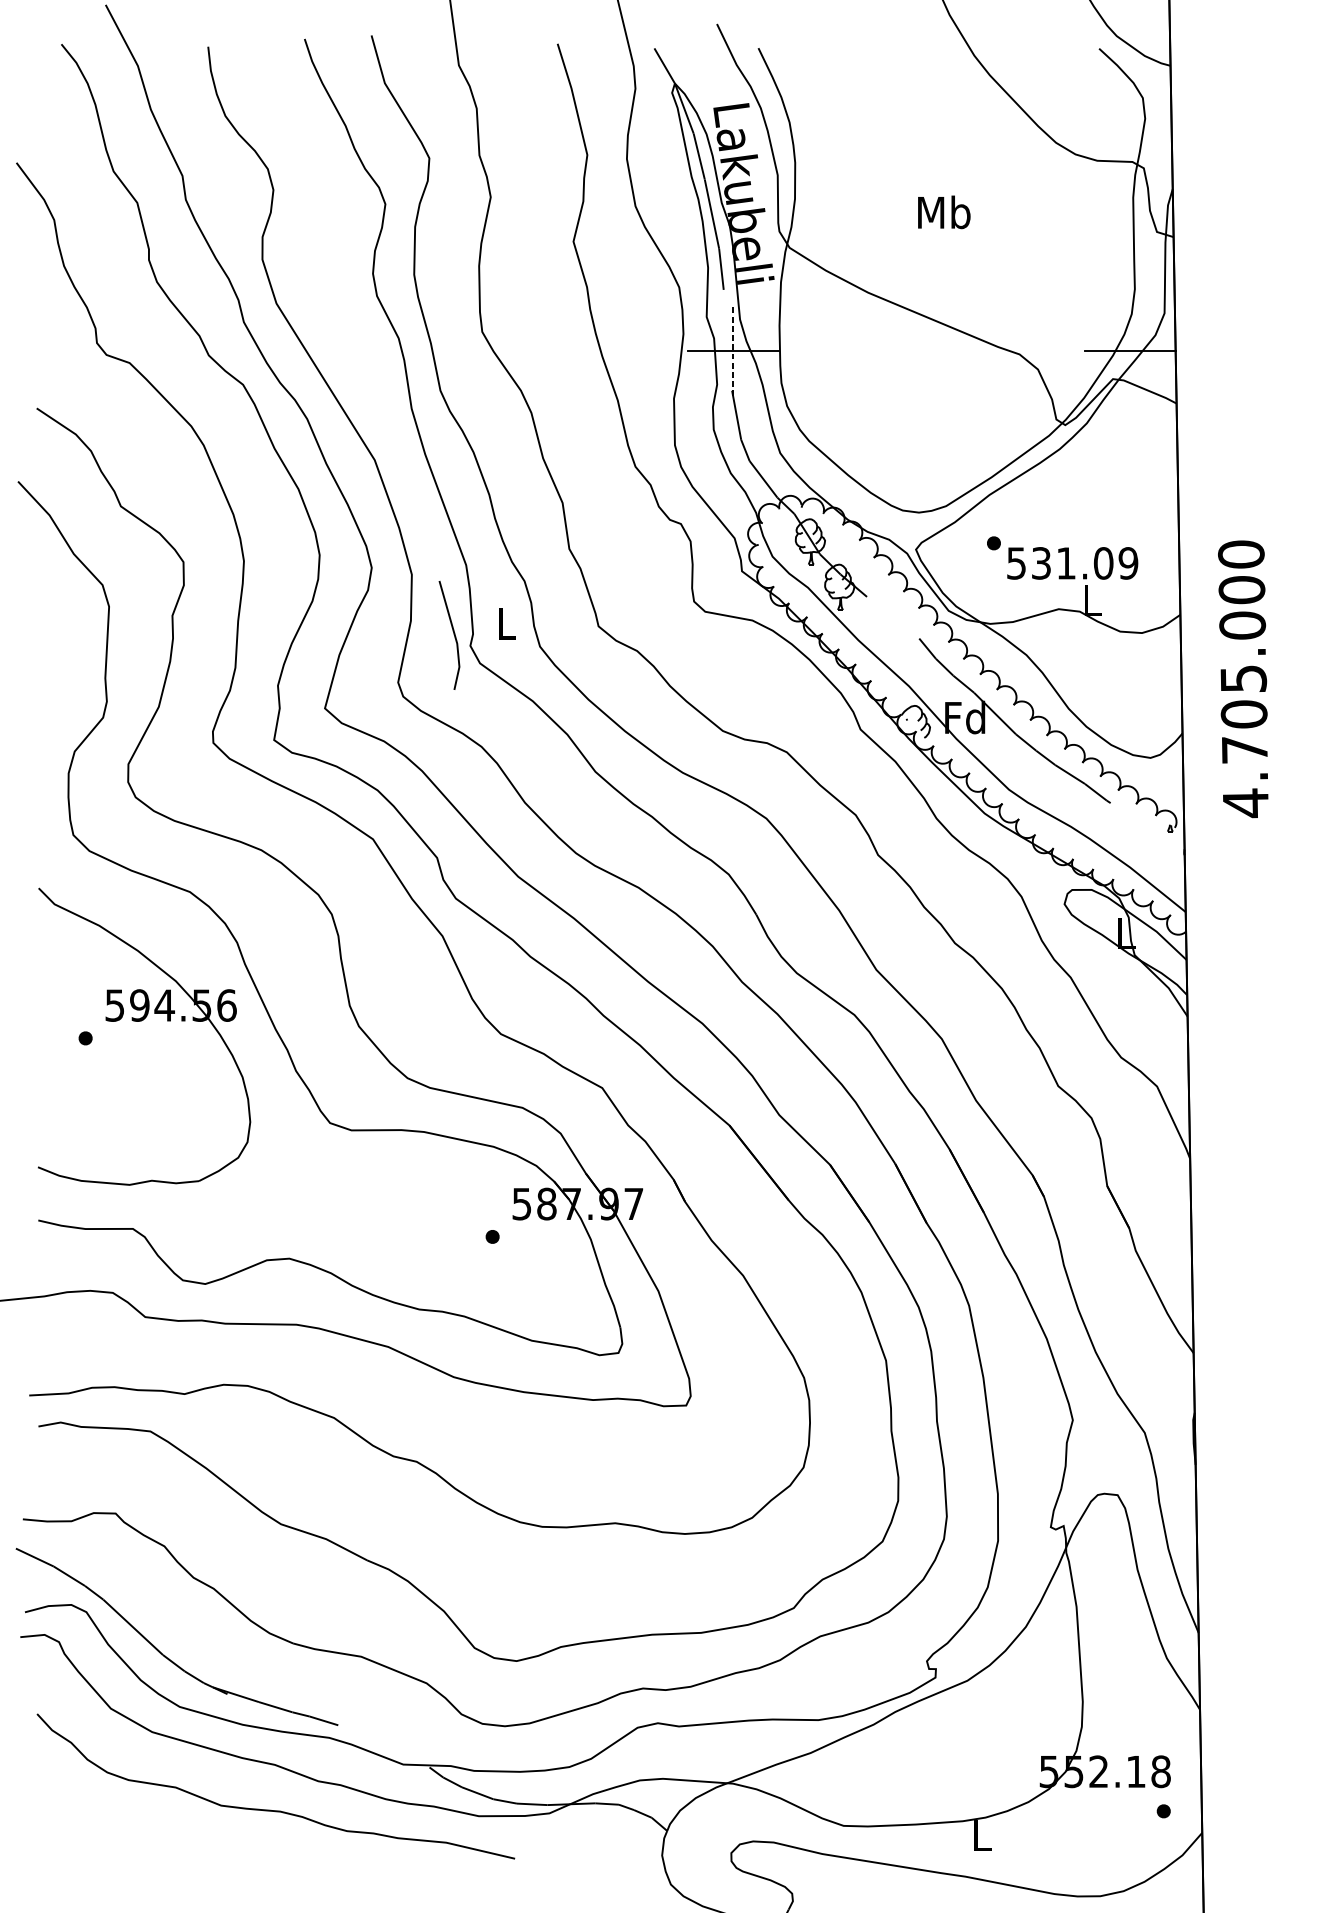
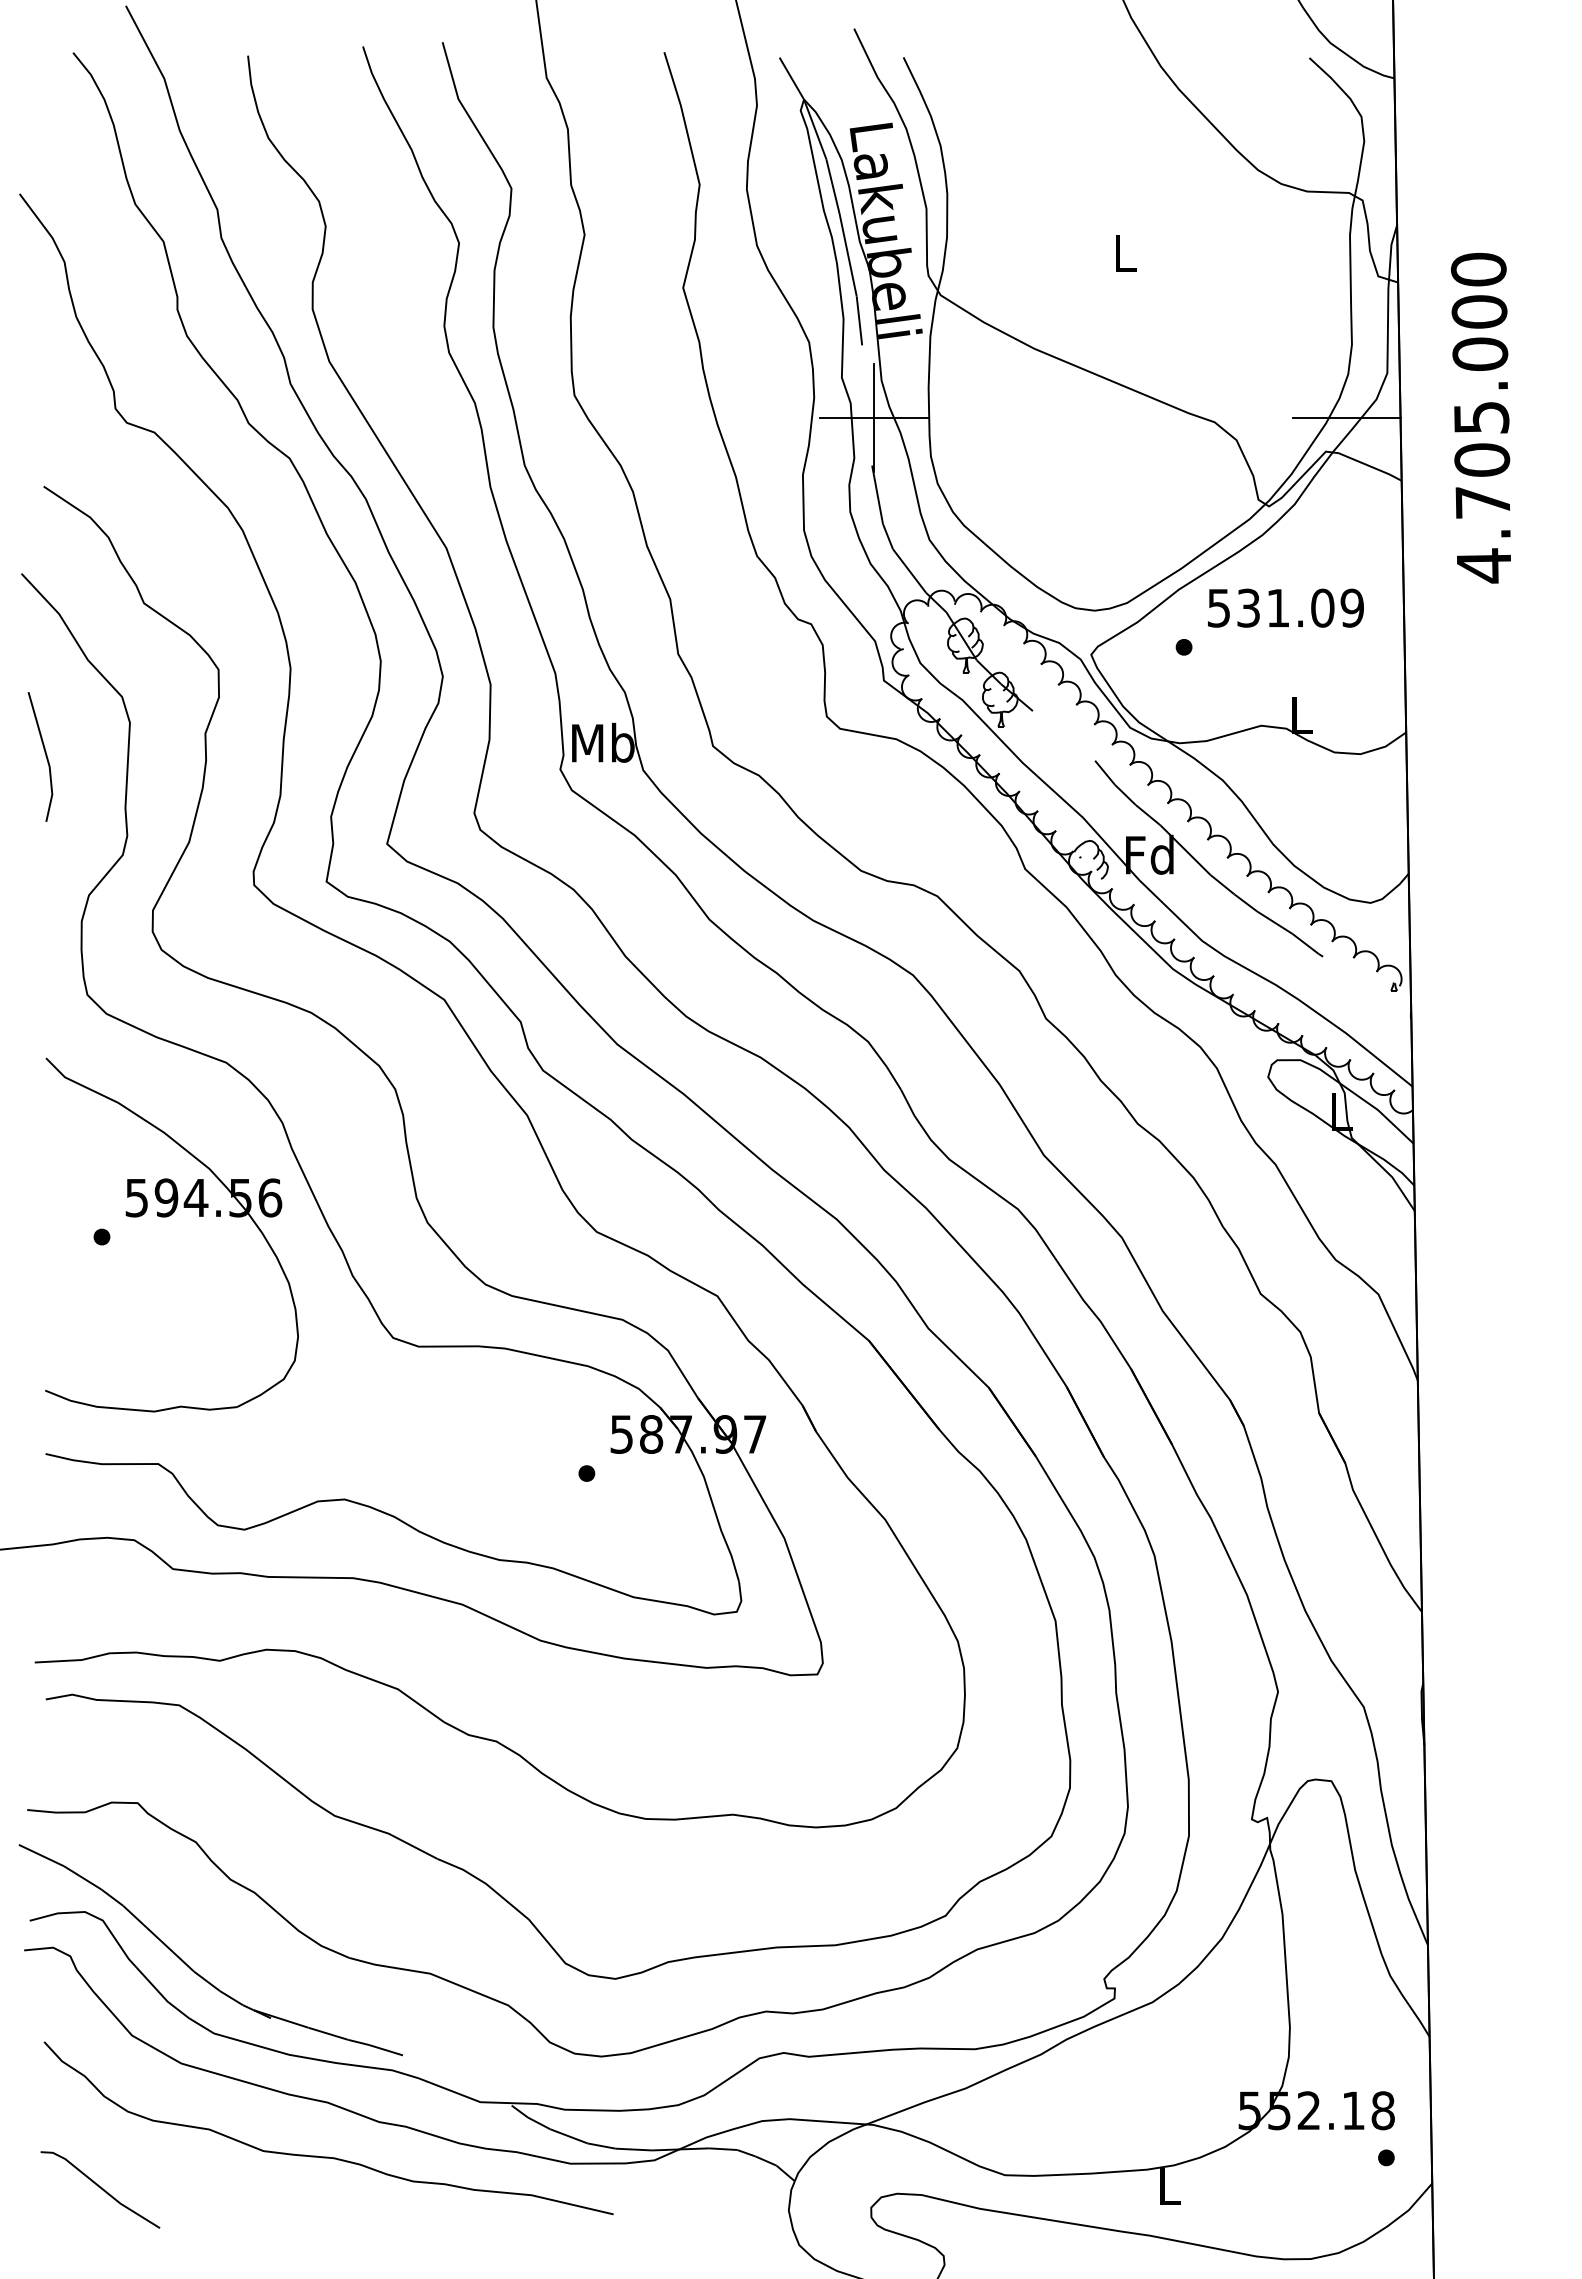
text: (943, 211) -> (1124, 252), Mb -> L
line: (733, 351) -> (873, 418), dashed -> solid
text: (1072, 562) -> (1285, 607), moved
text: (506, 623) -> (603, 742), L -> Mb
line: (453, 635) -> (45, 756), moved
text: (1242, 679) -> (1480, 418), moved
line: (84, 1837) -> (100, 2188), added

